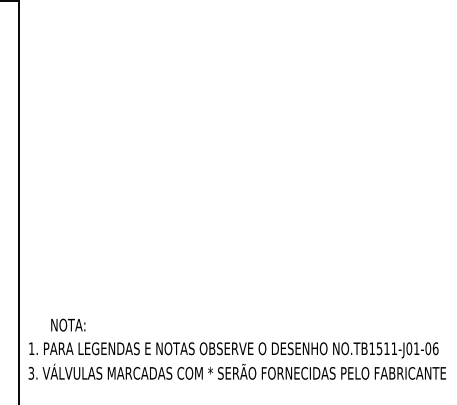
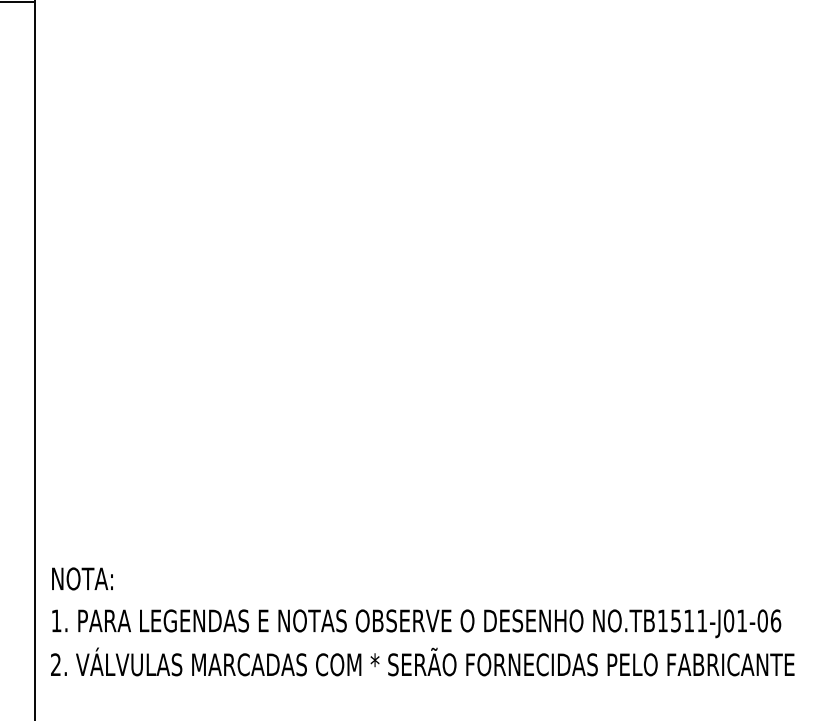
text: (68, 324) -> (82, 577), moved
text: (31, 373) -> (56, 665), 3. -> 2.

